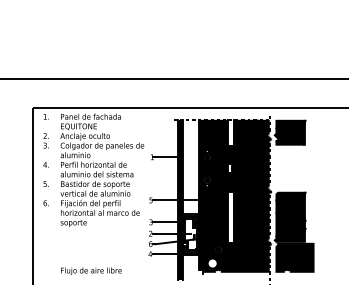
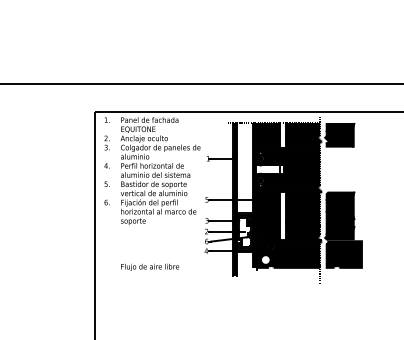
fill: (214, 168) -> (267, 169), removed

